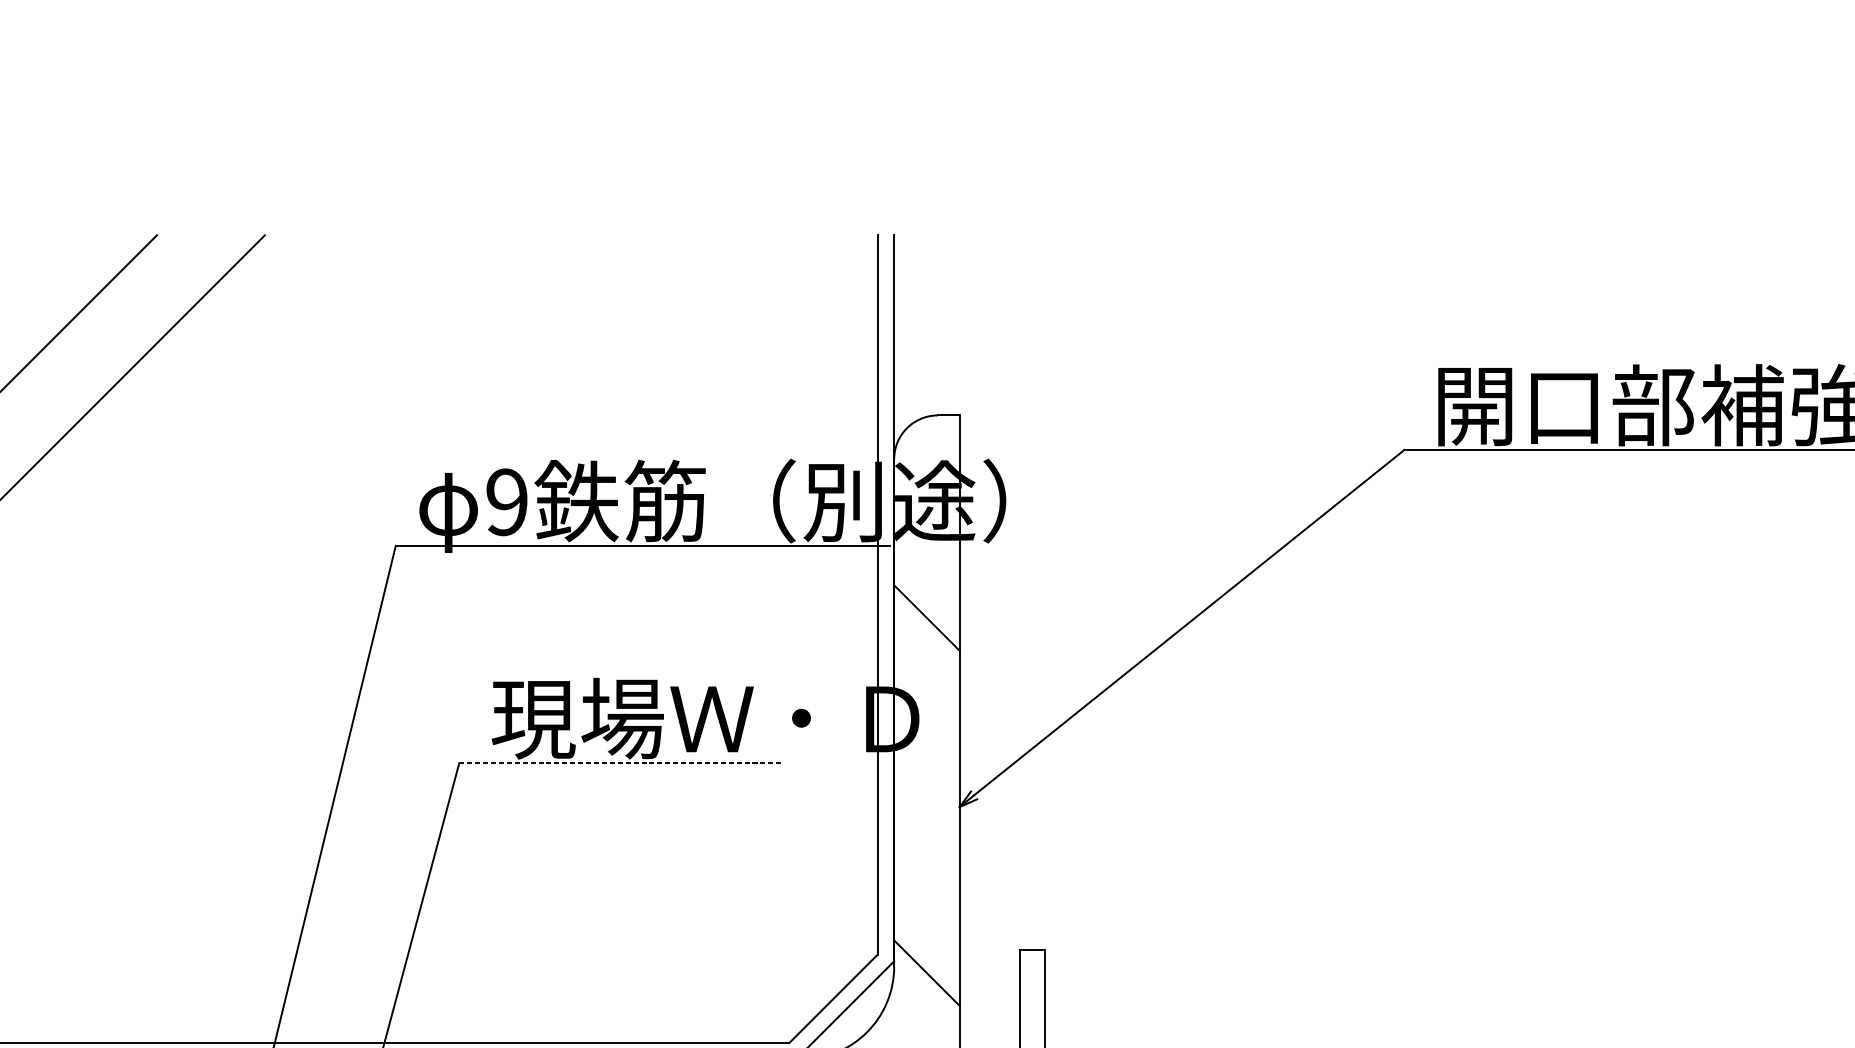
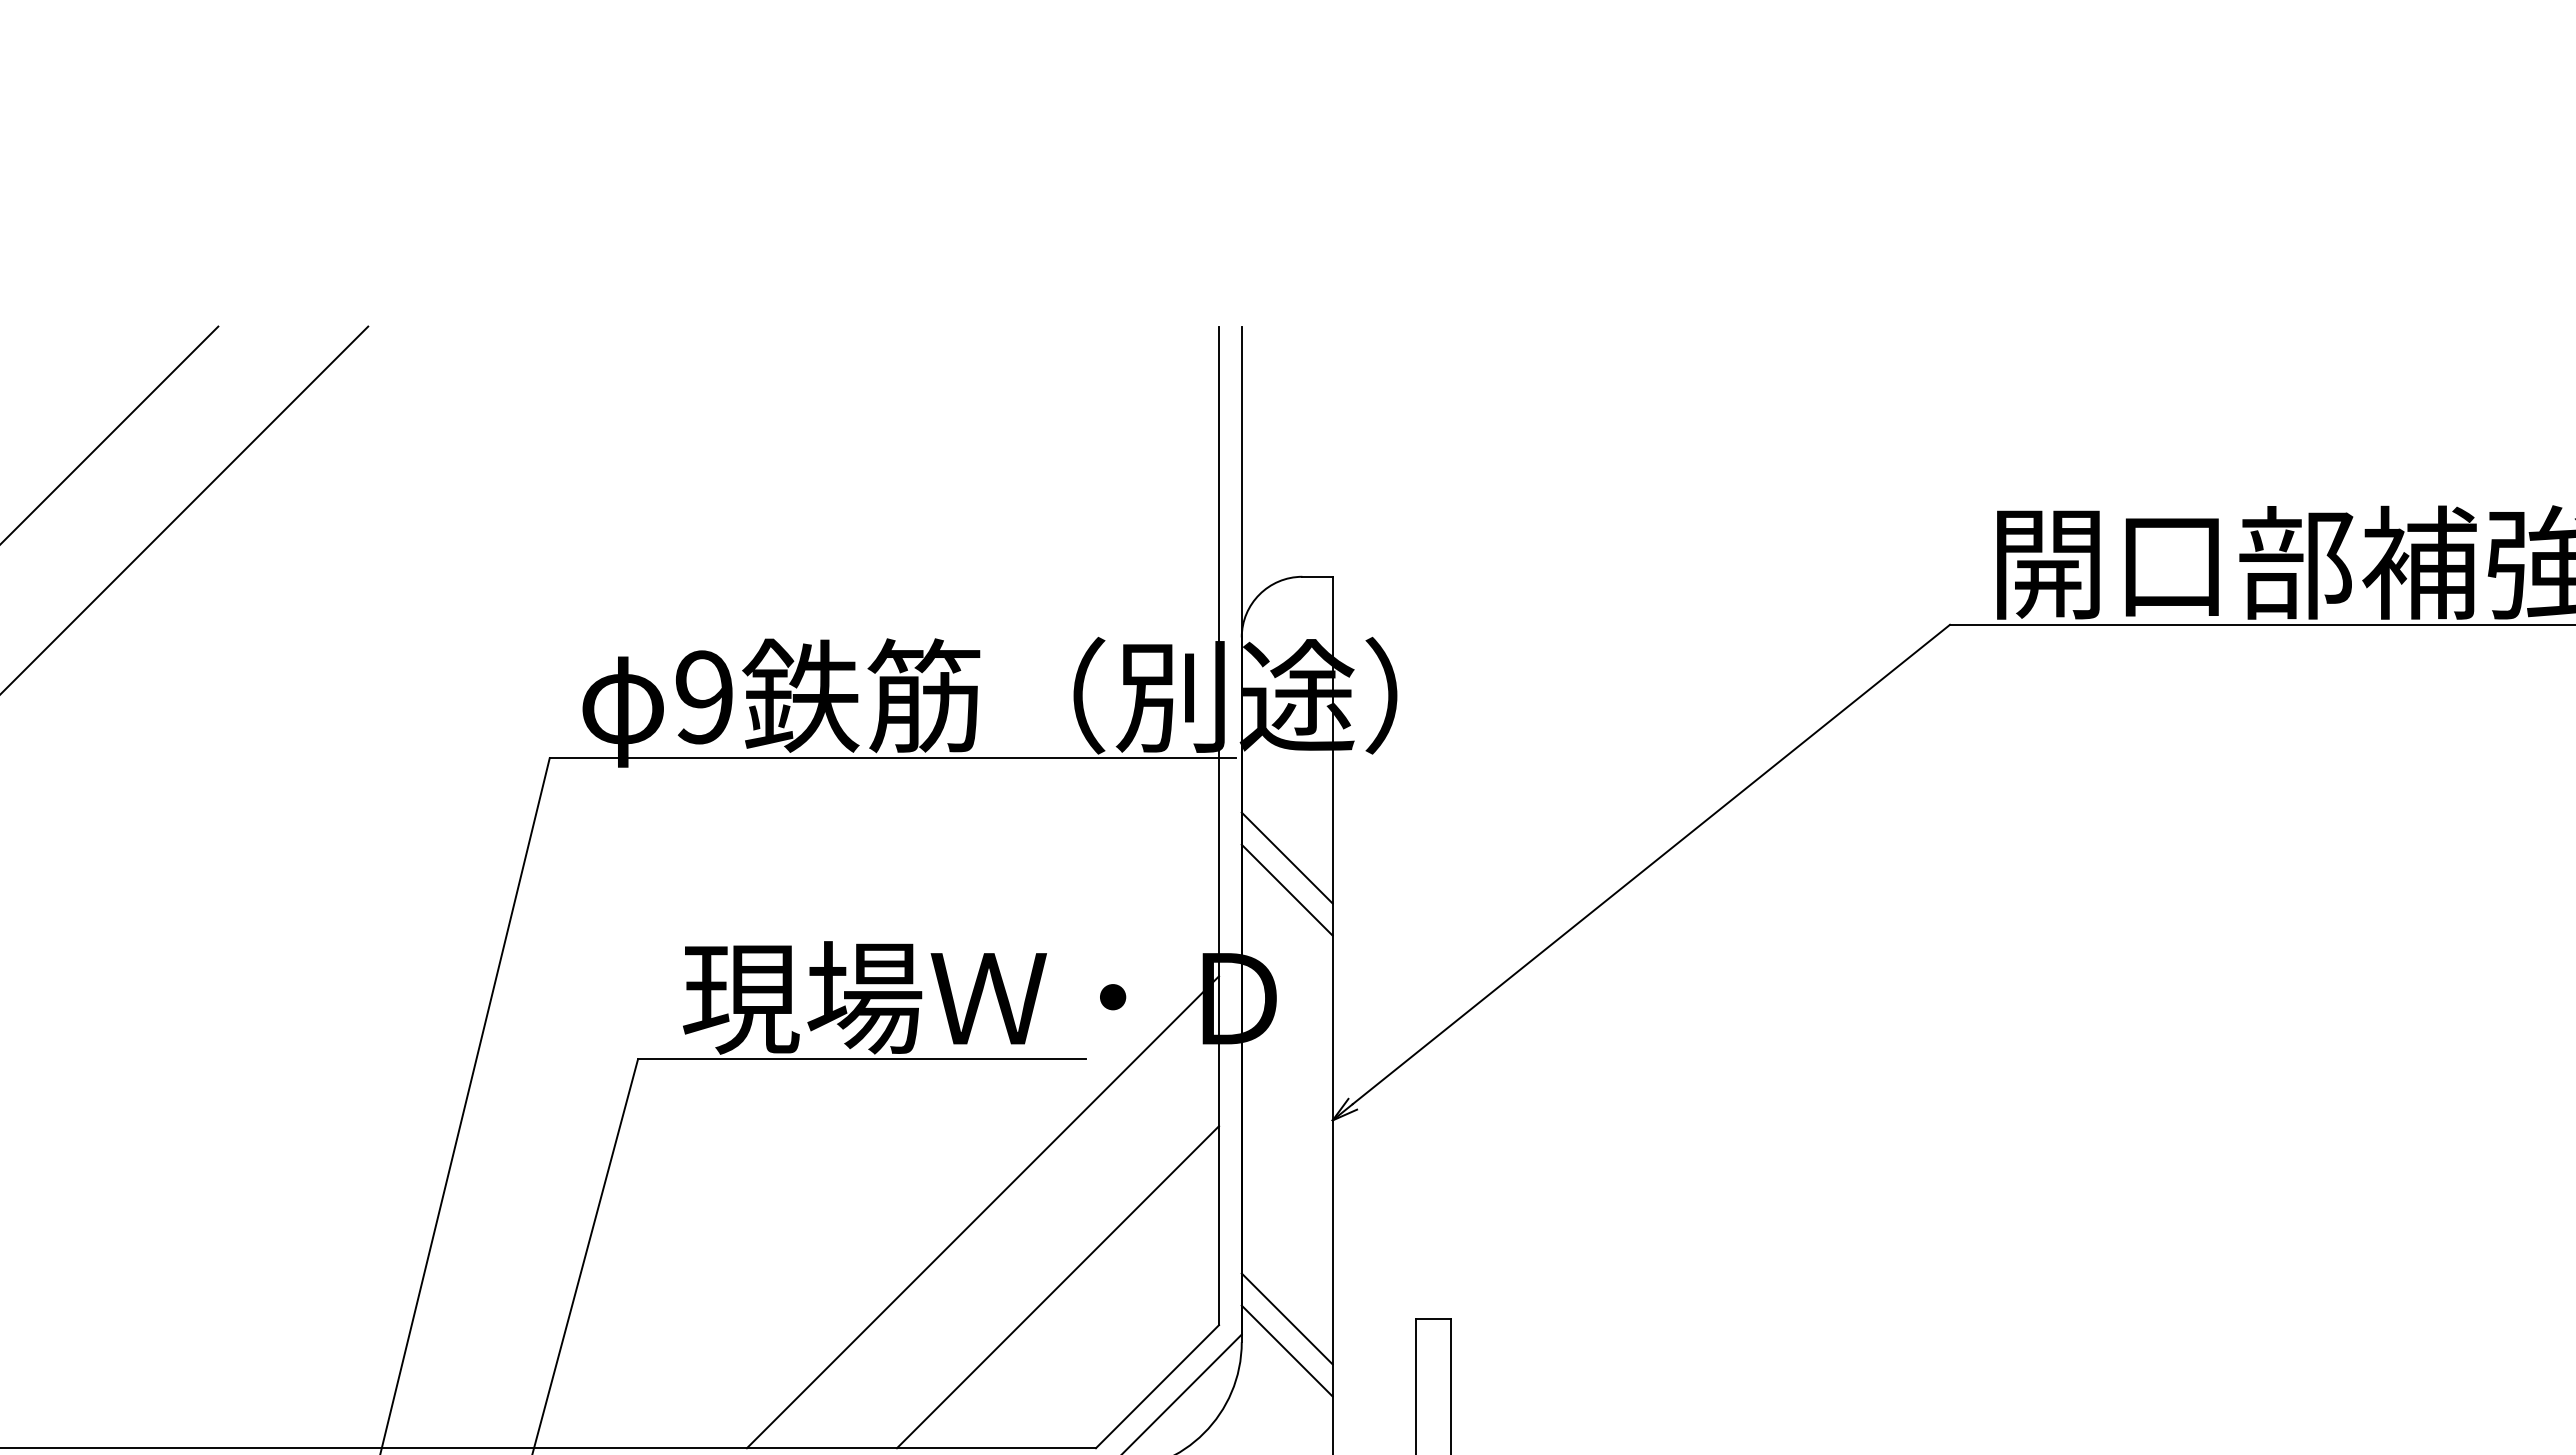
line: (926, 640) -> (1286, 889), added
line: (621, 763) -> (862, 1059), dashed -> solid
line: (707, 873) -> (982, 1212), added
line: (761, 927) -> (1057, 1287), added
line: (926, 949) -> (1286, 1318), added

